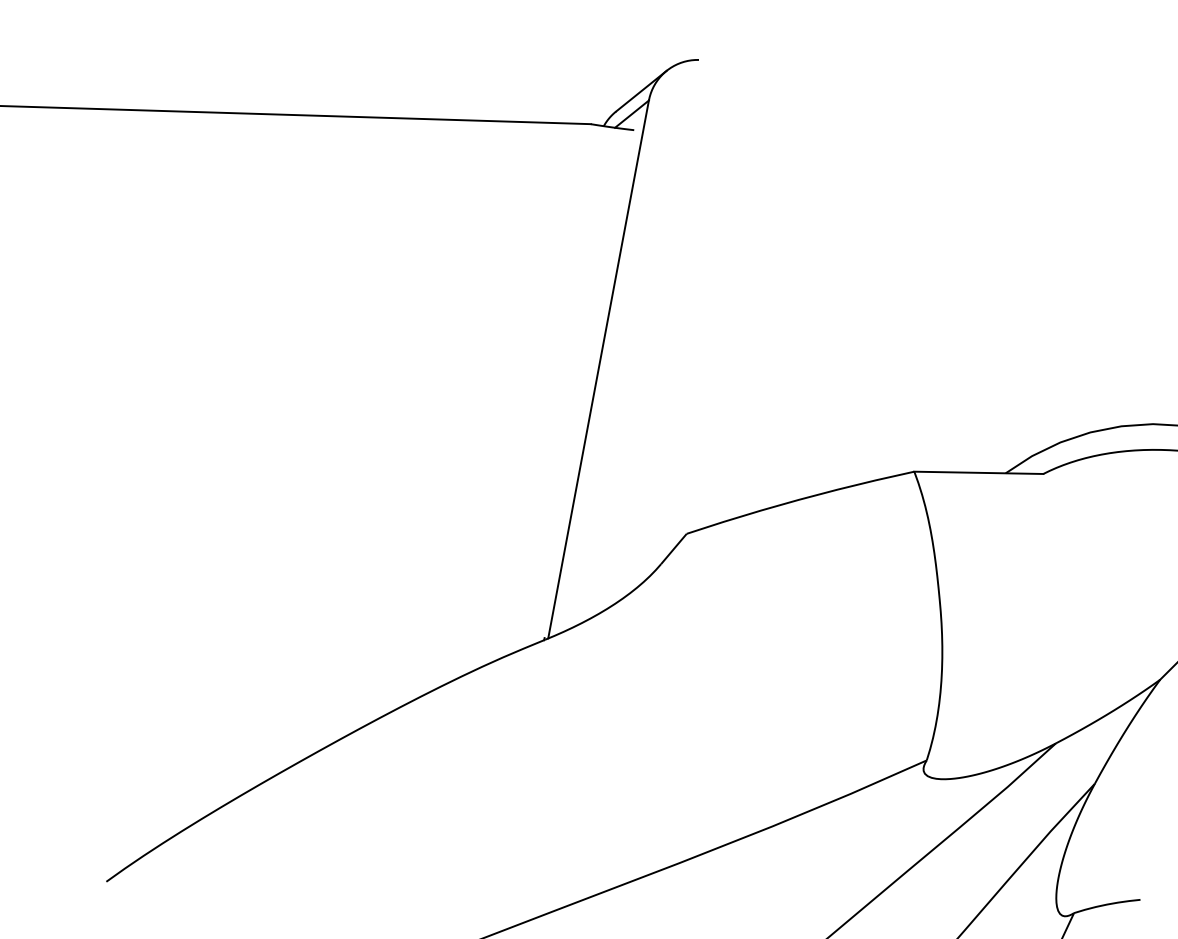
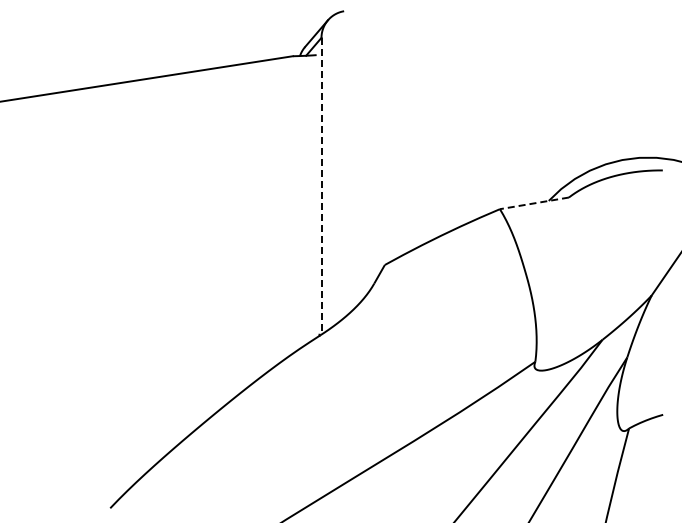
line: (598, 370) -> (321, 186), solid -> dashed
line: (977, 472) -> (533, 203), solid -> dashed

